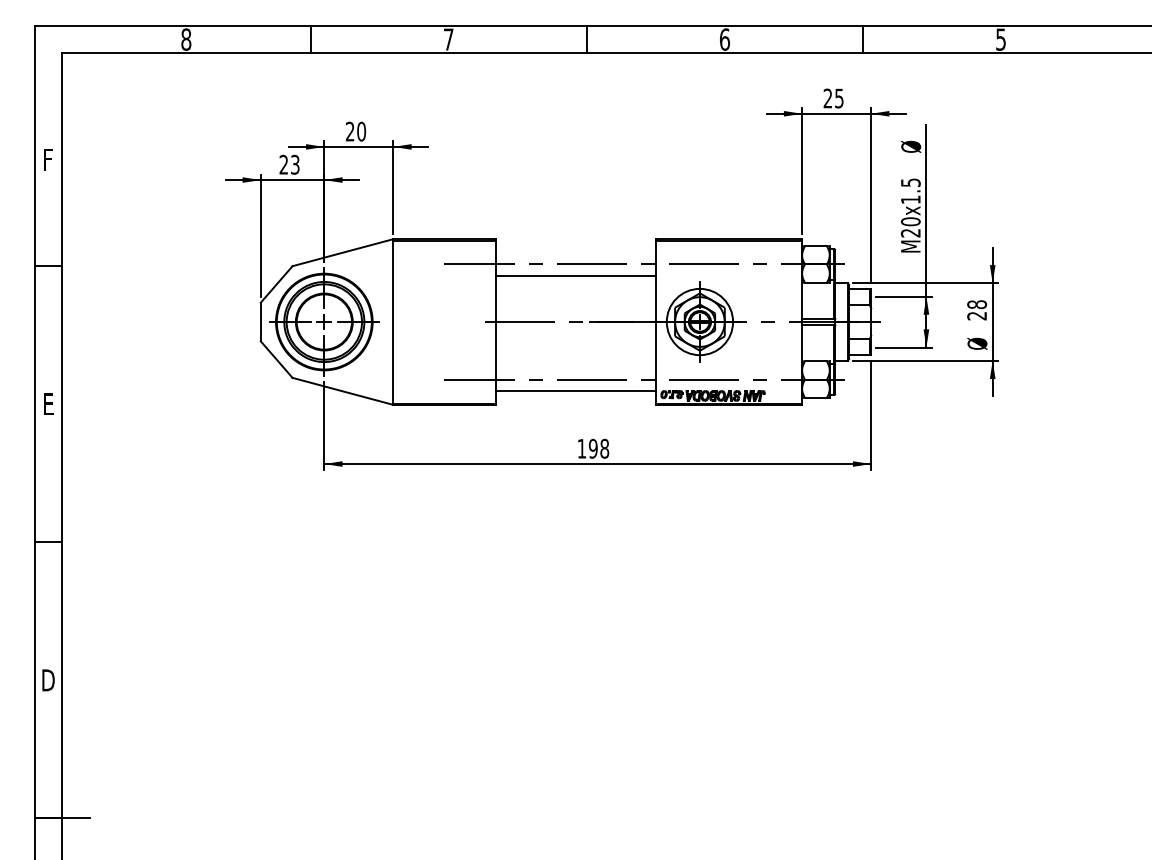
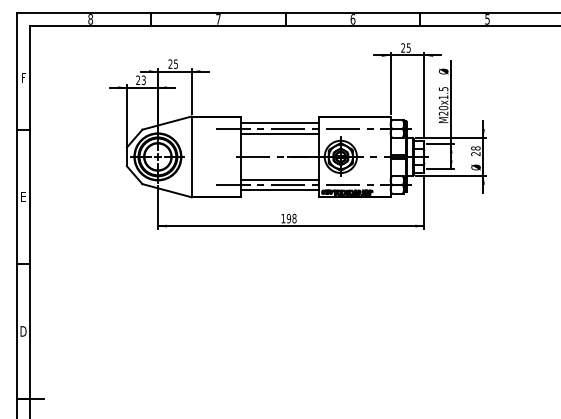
text: (362, 130) -> (176, 63), 20 -> 25
line: (576, 253) -> (280, 123), added
line: (576, 368) -> (280, 179), added

